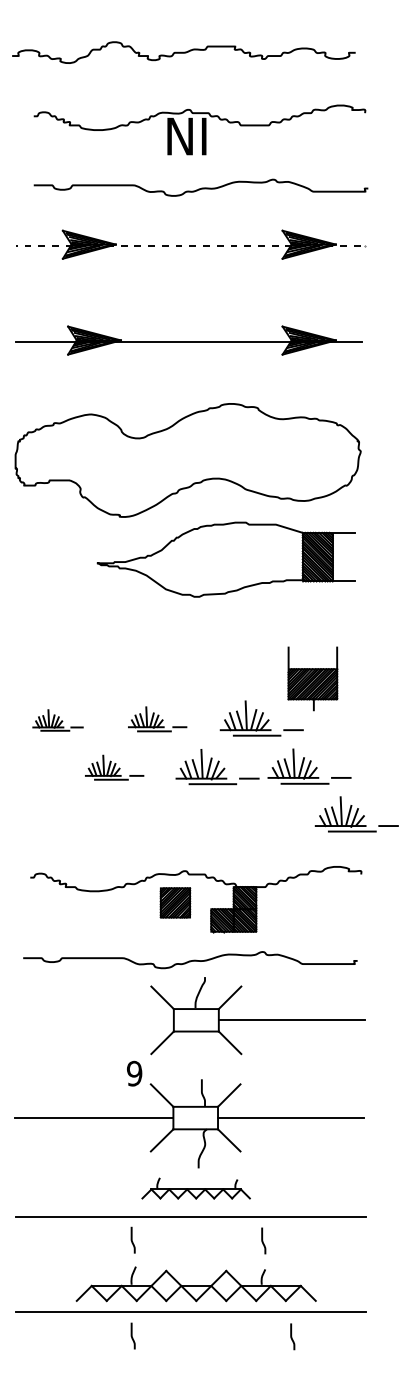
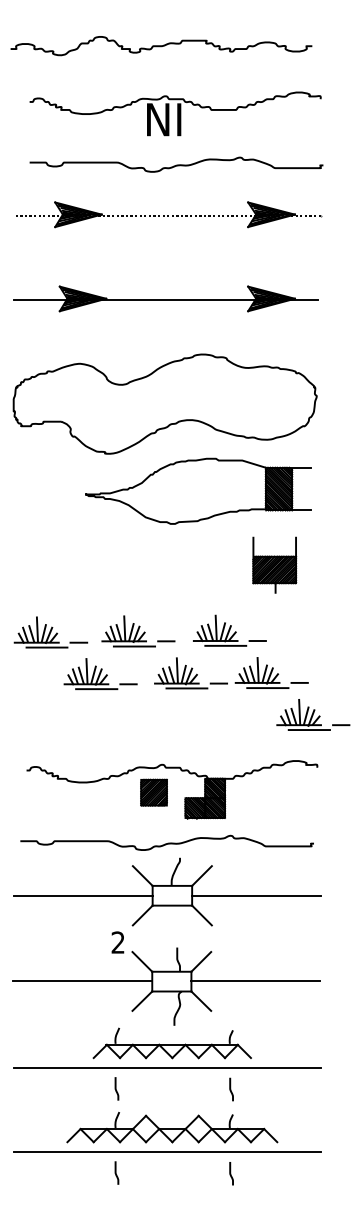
part: (312, 678) -> (274, 564), moved
part: (157, 719) -> (138, 631), size x1.43
part: (57, 720) -> (50, 632), size x1.67
part: (114, 767) -> (100, 673), size x1.43
line: (94, 1020) -> (82, 895), added
text: (134, 1073) -> (118, 942), 9 -> 2
part: (195, 1188) -> (171, 1043), size x1.67
curve: (292, 1336) -> (231, 1173), moved

